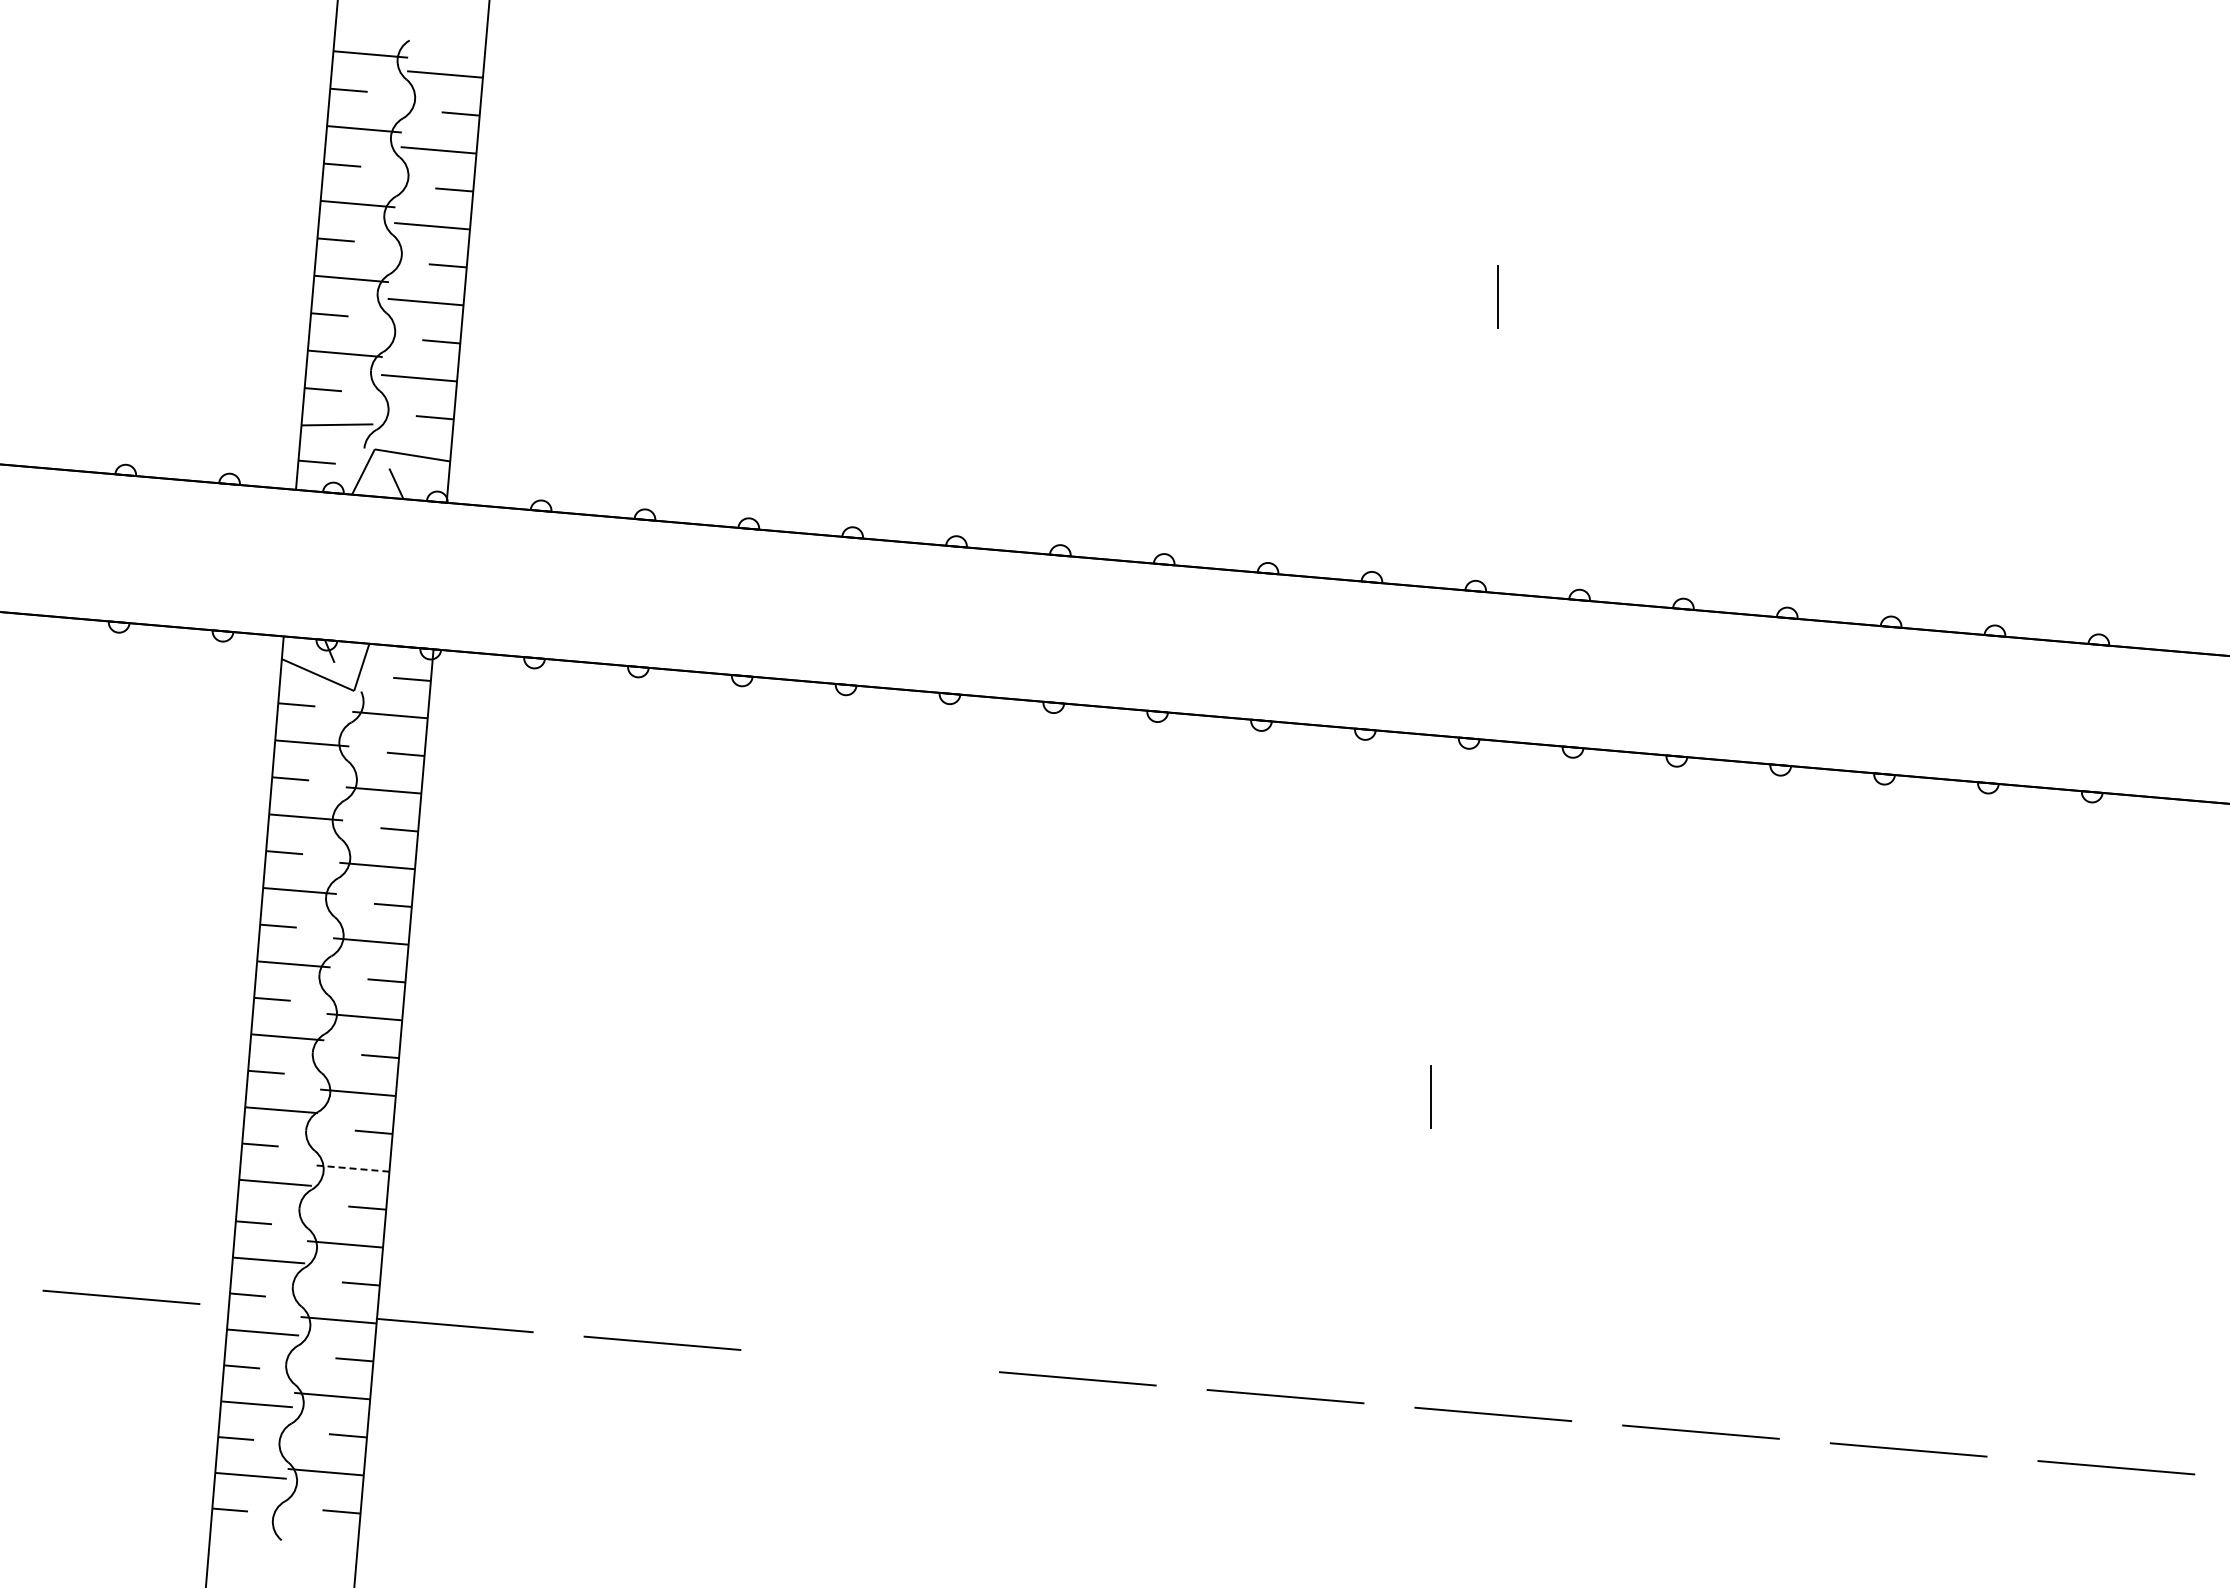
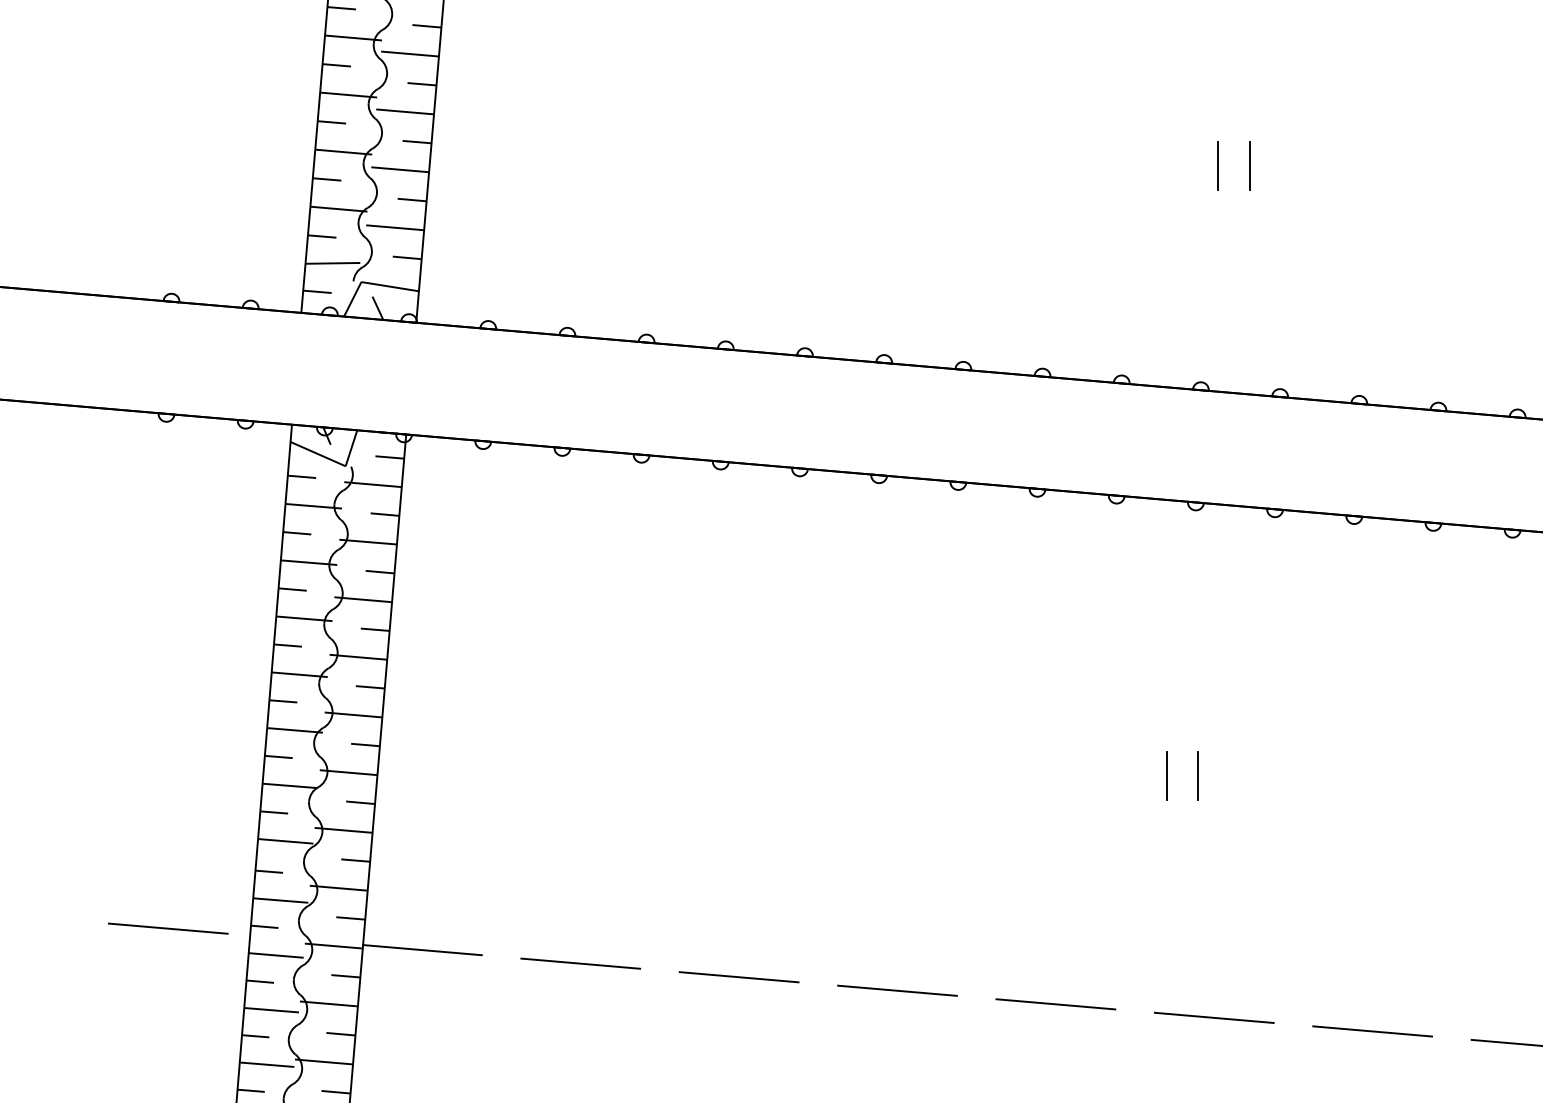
line: (1539, 296) -> (1249, 165), added
line: (1472, 1096) -> (1198, 775), added
line: (350, 1168) -> (342, 830), dashed -> solid
line: (869, 1360) -> (738, 976), added

